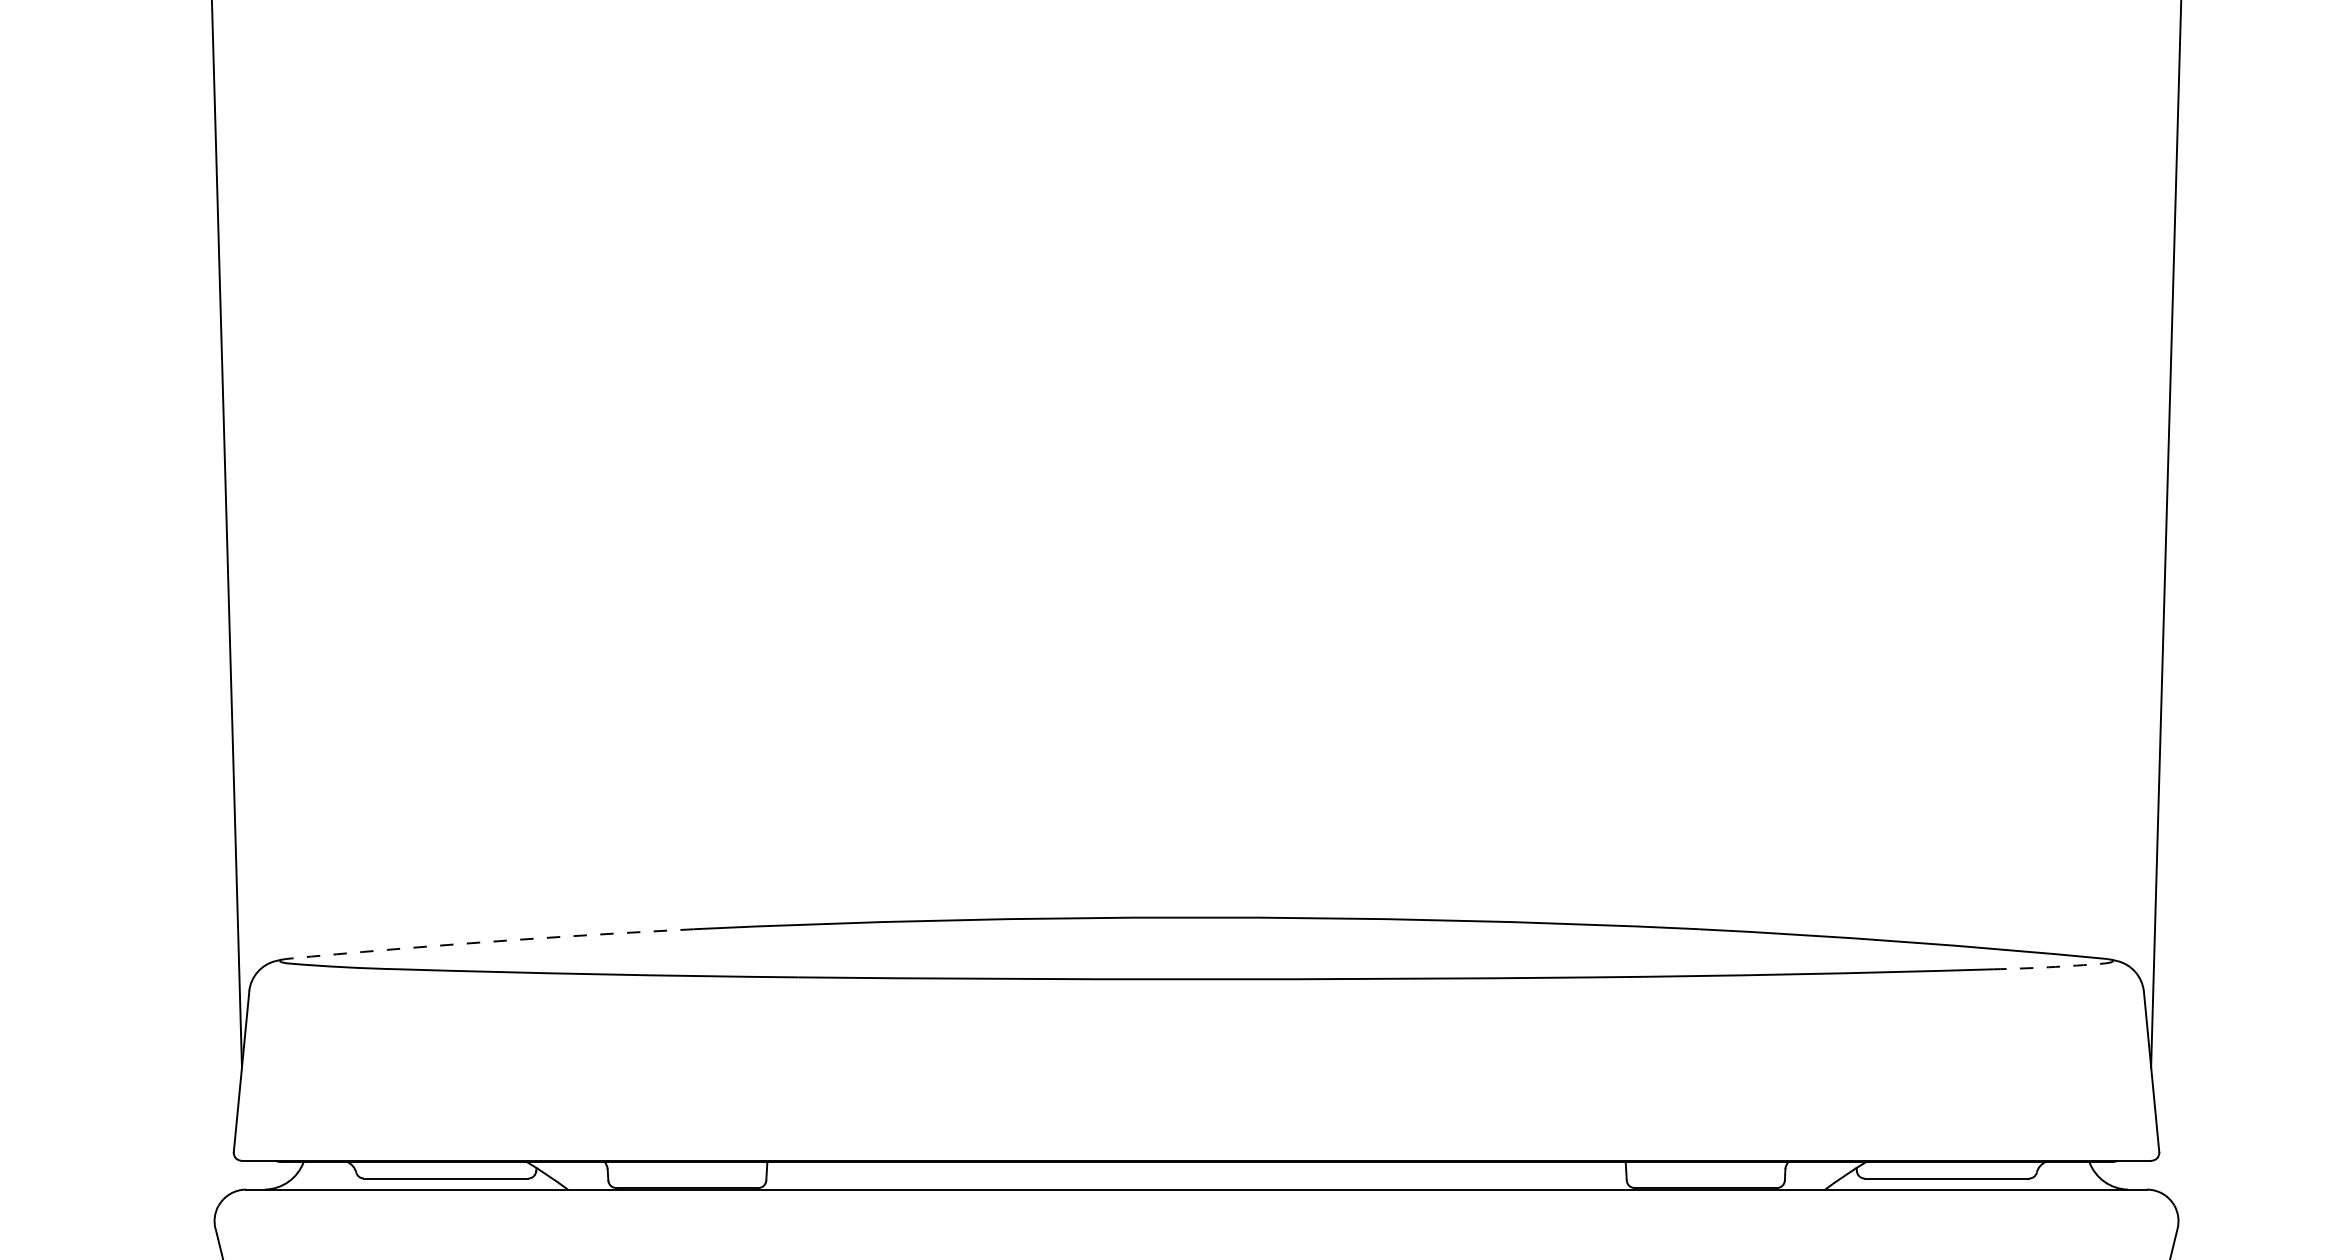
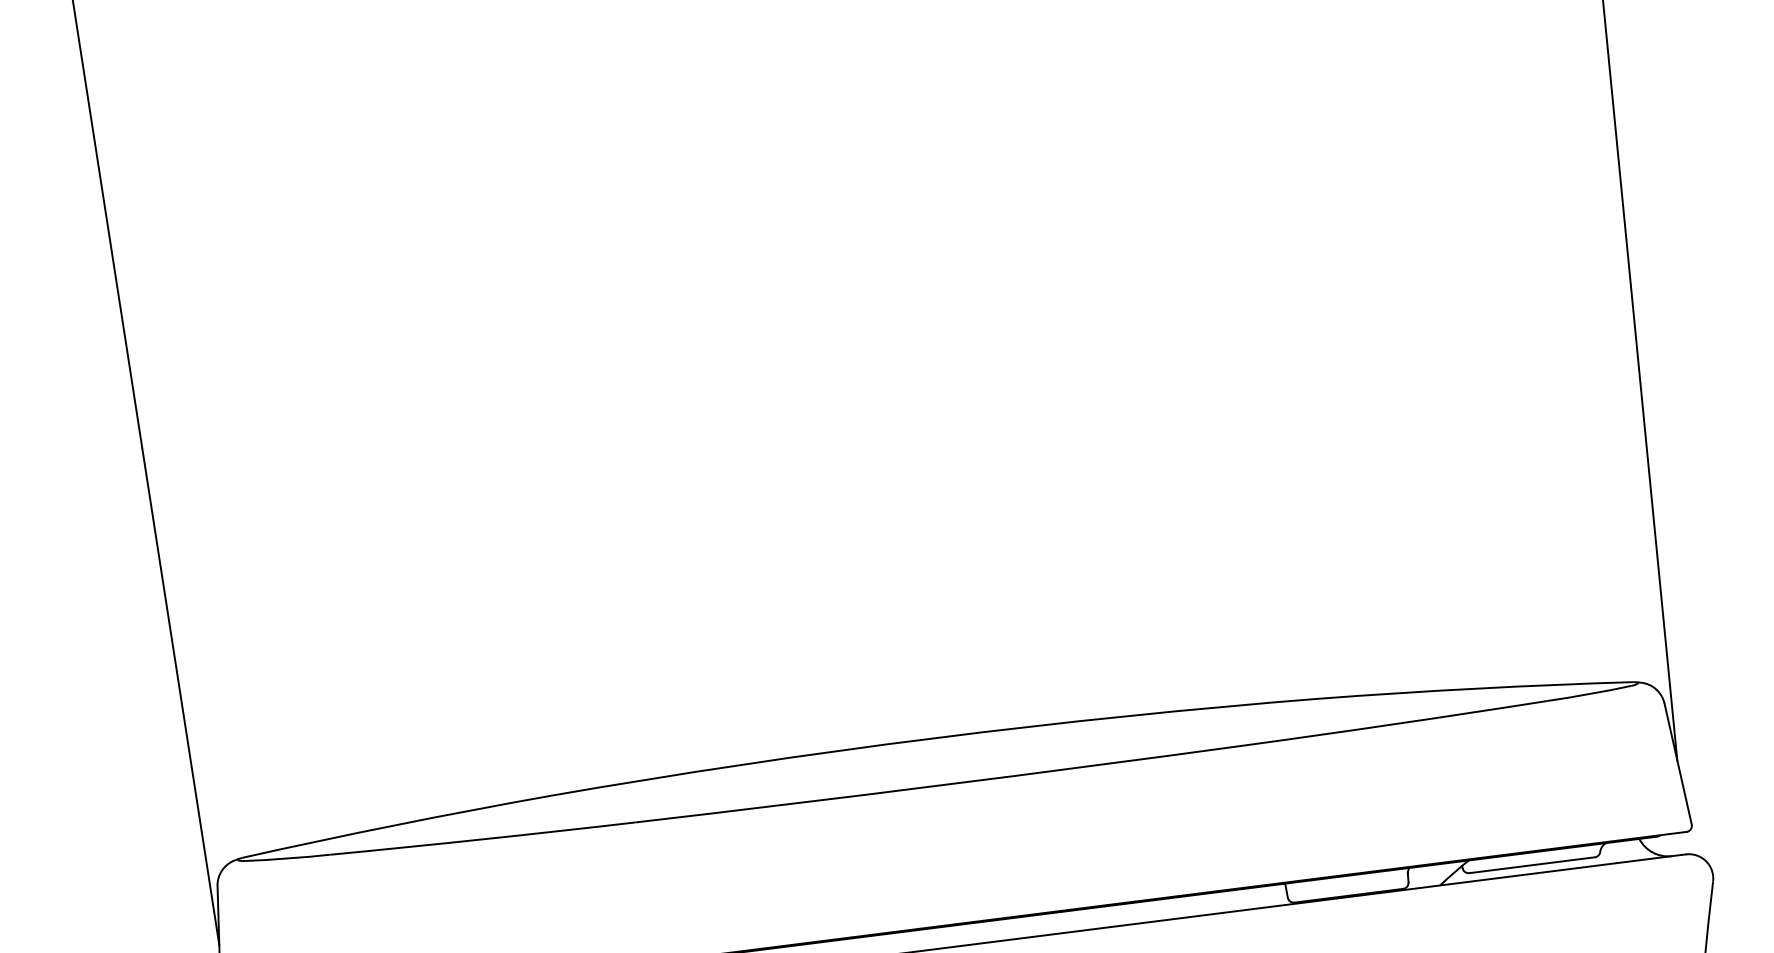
arc: (489, 941) -> (396, 824), dashed -> solid
arc: (2048, 967) -> (1589, 694), dashed -> solid

